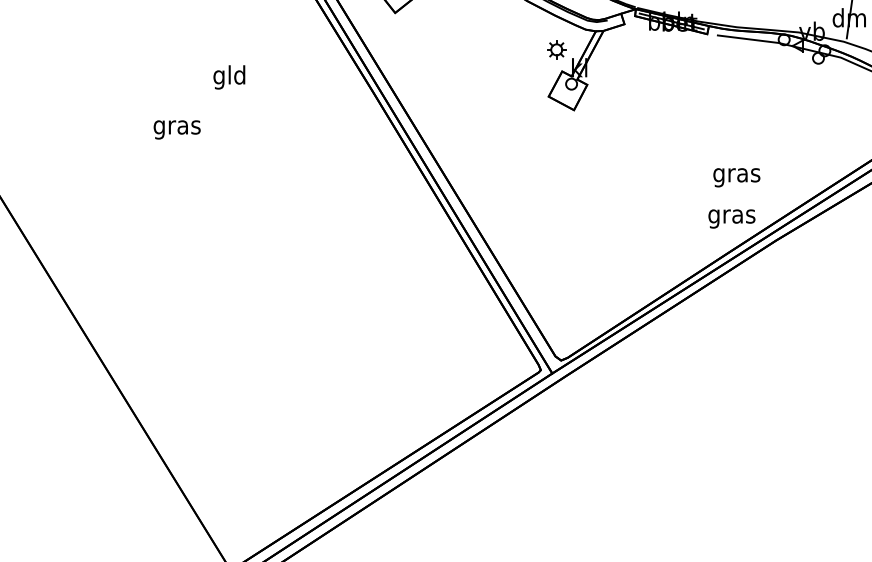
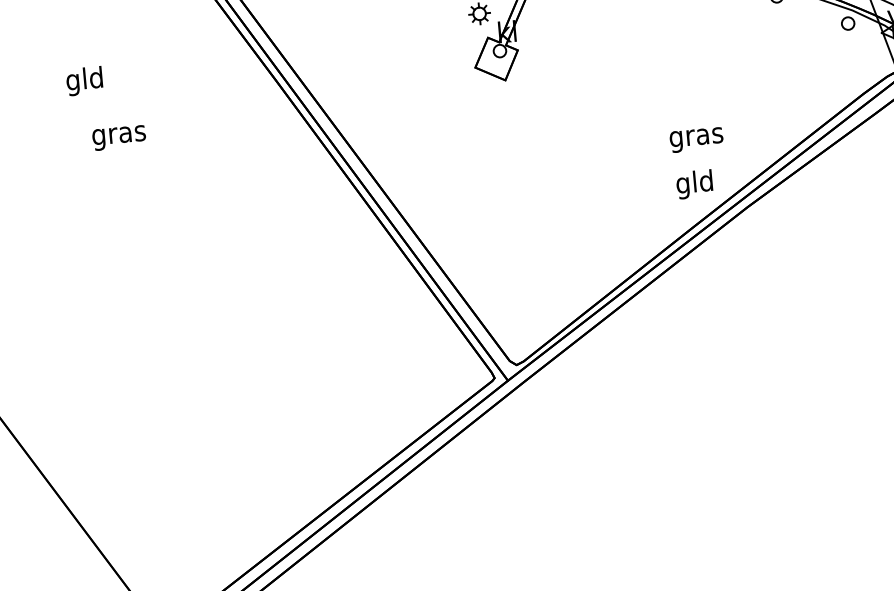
text: (229, 77) -> (84, 81), moved
text: (176, 129) -> (118, 137), moved
text: (731, 216) -> (694, 184), gras -> gld

